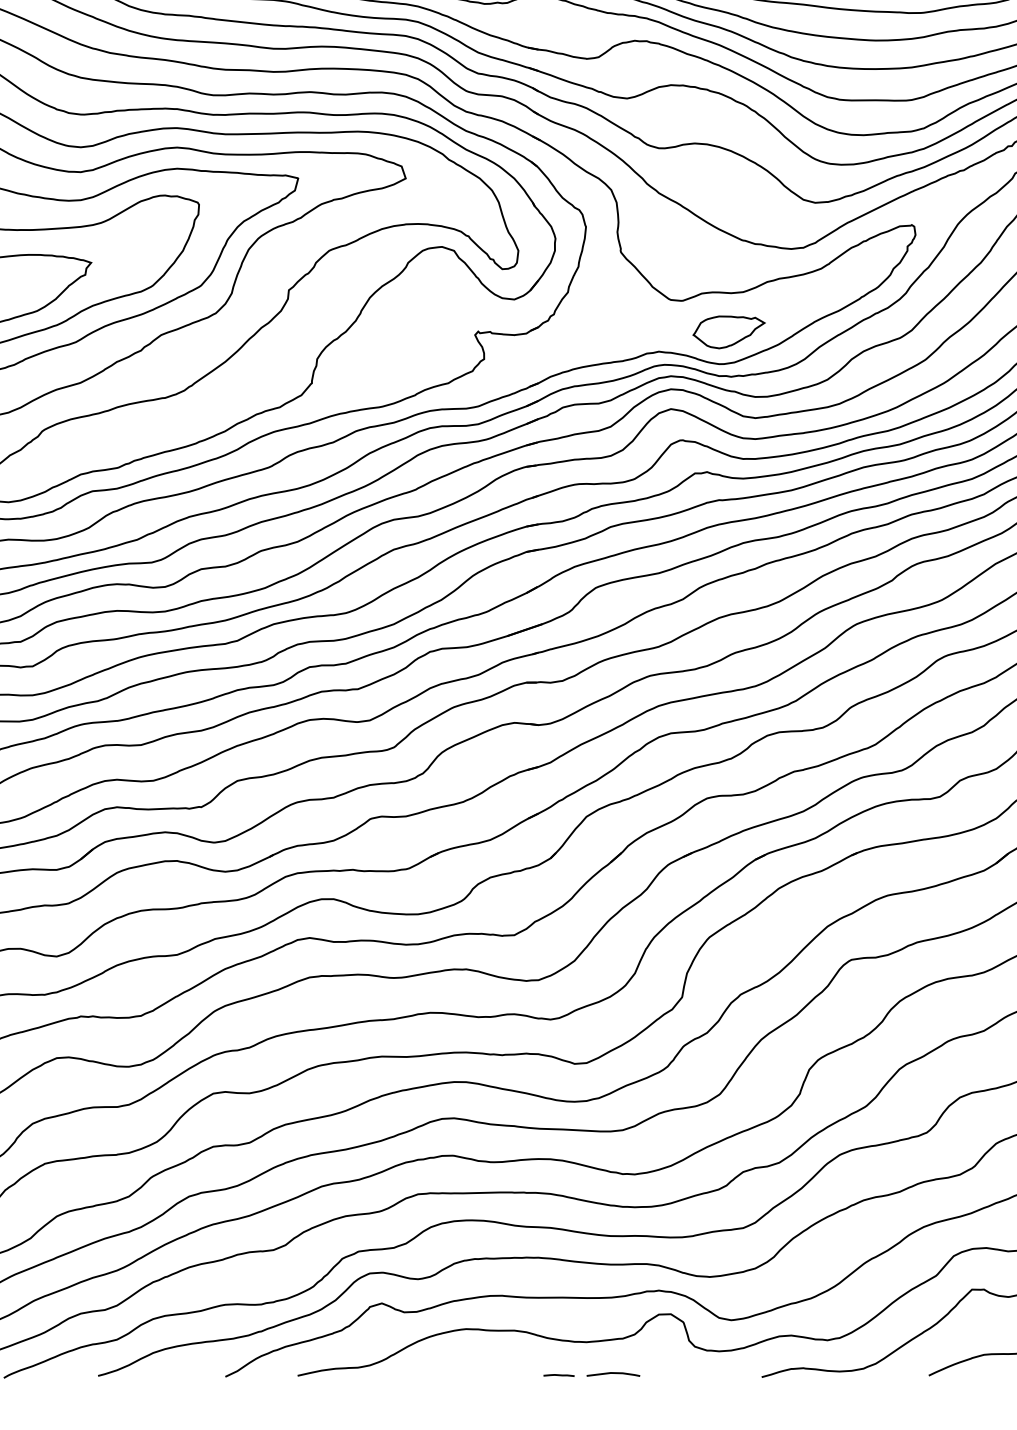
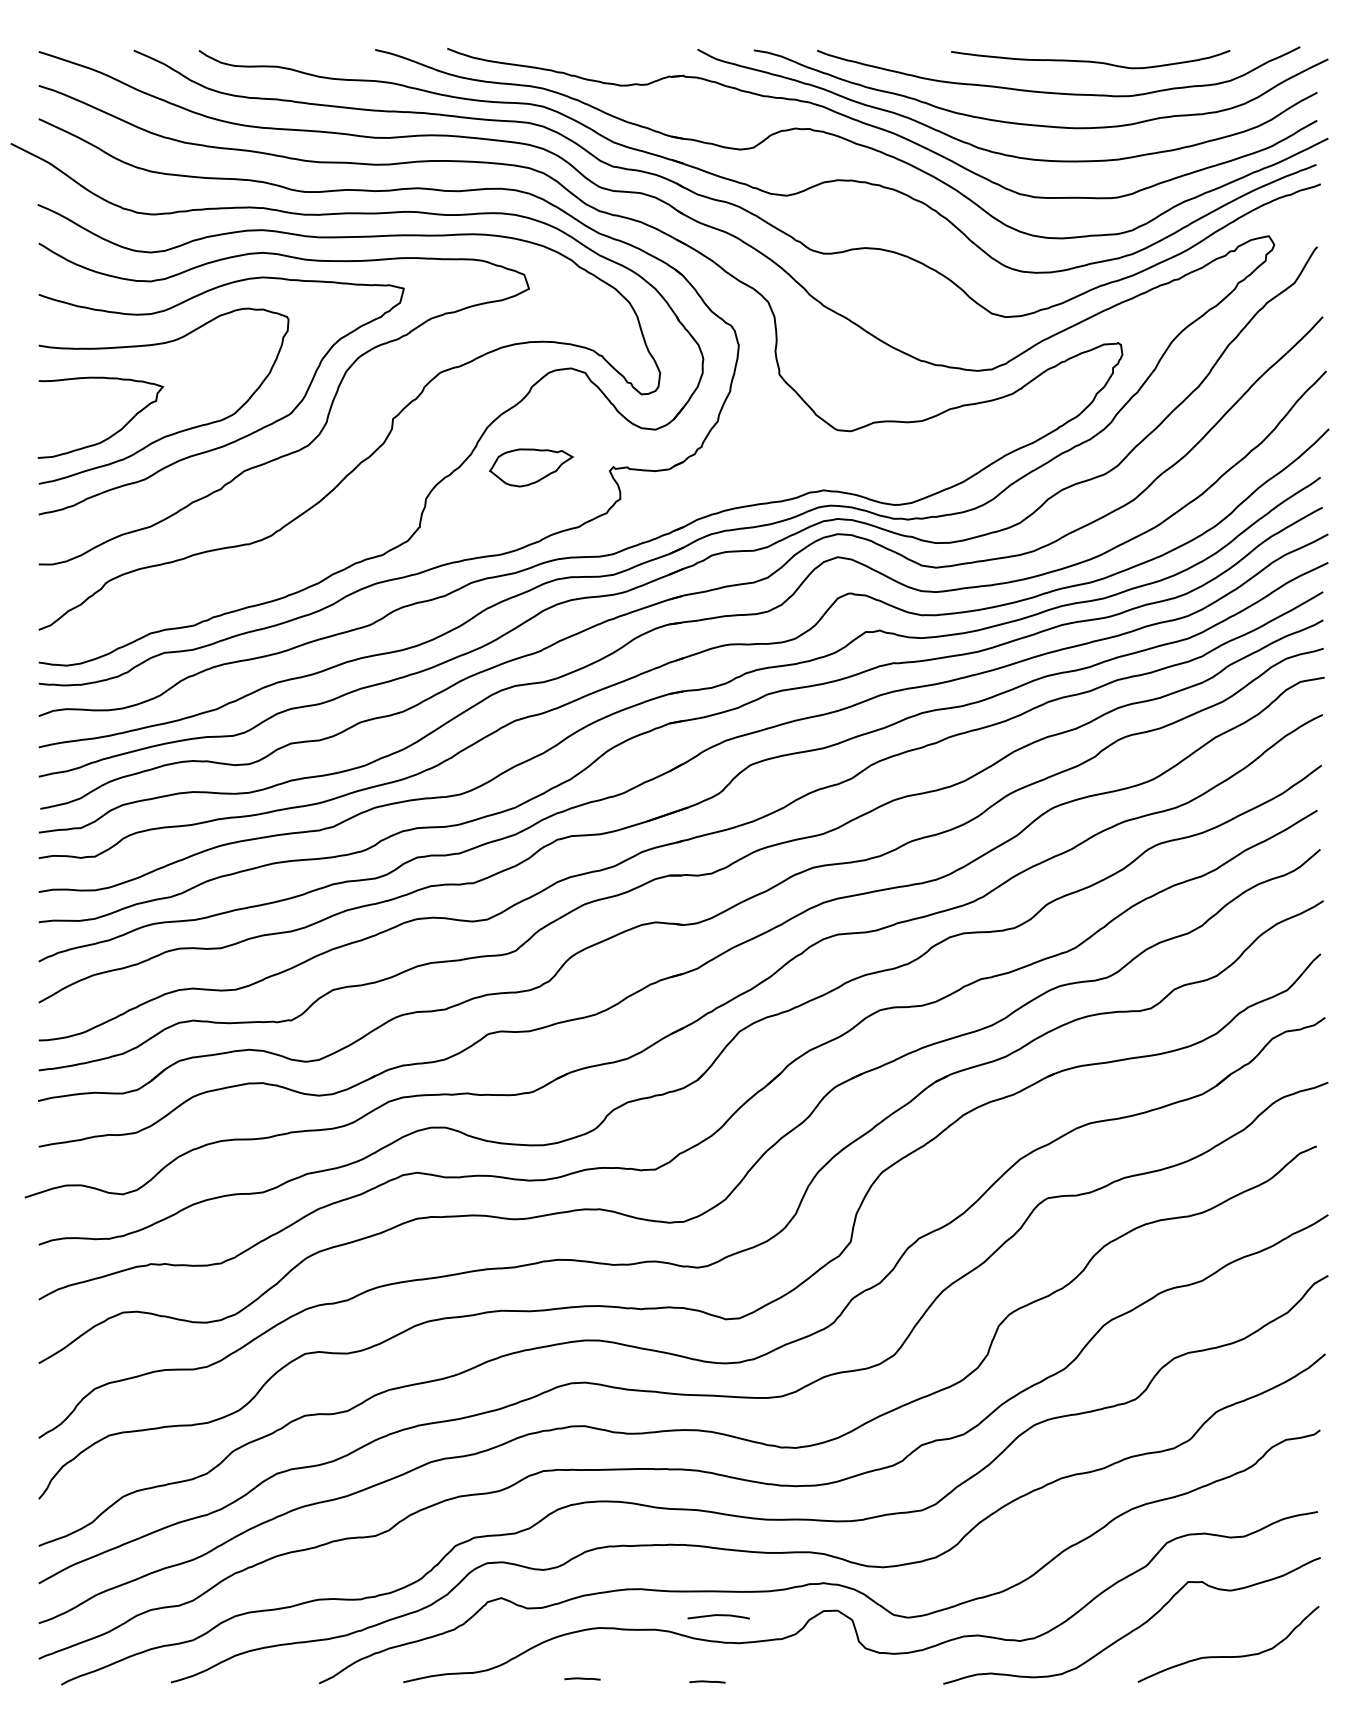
part: (729, 332) -> (531, 467), moved
line: (451, 1372) -> (582, 1678), added
line: (613, 1373) -> (718, 1615), moved

